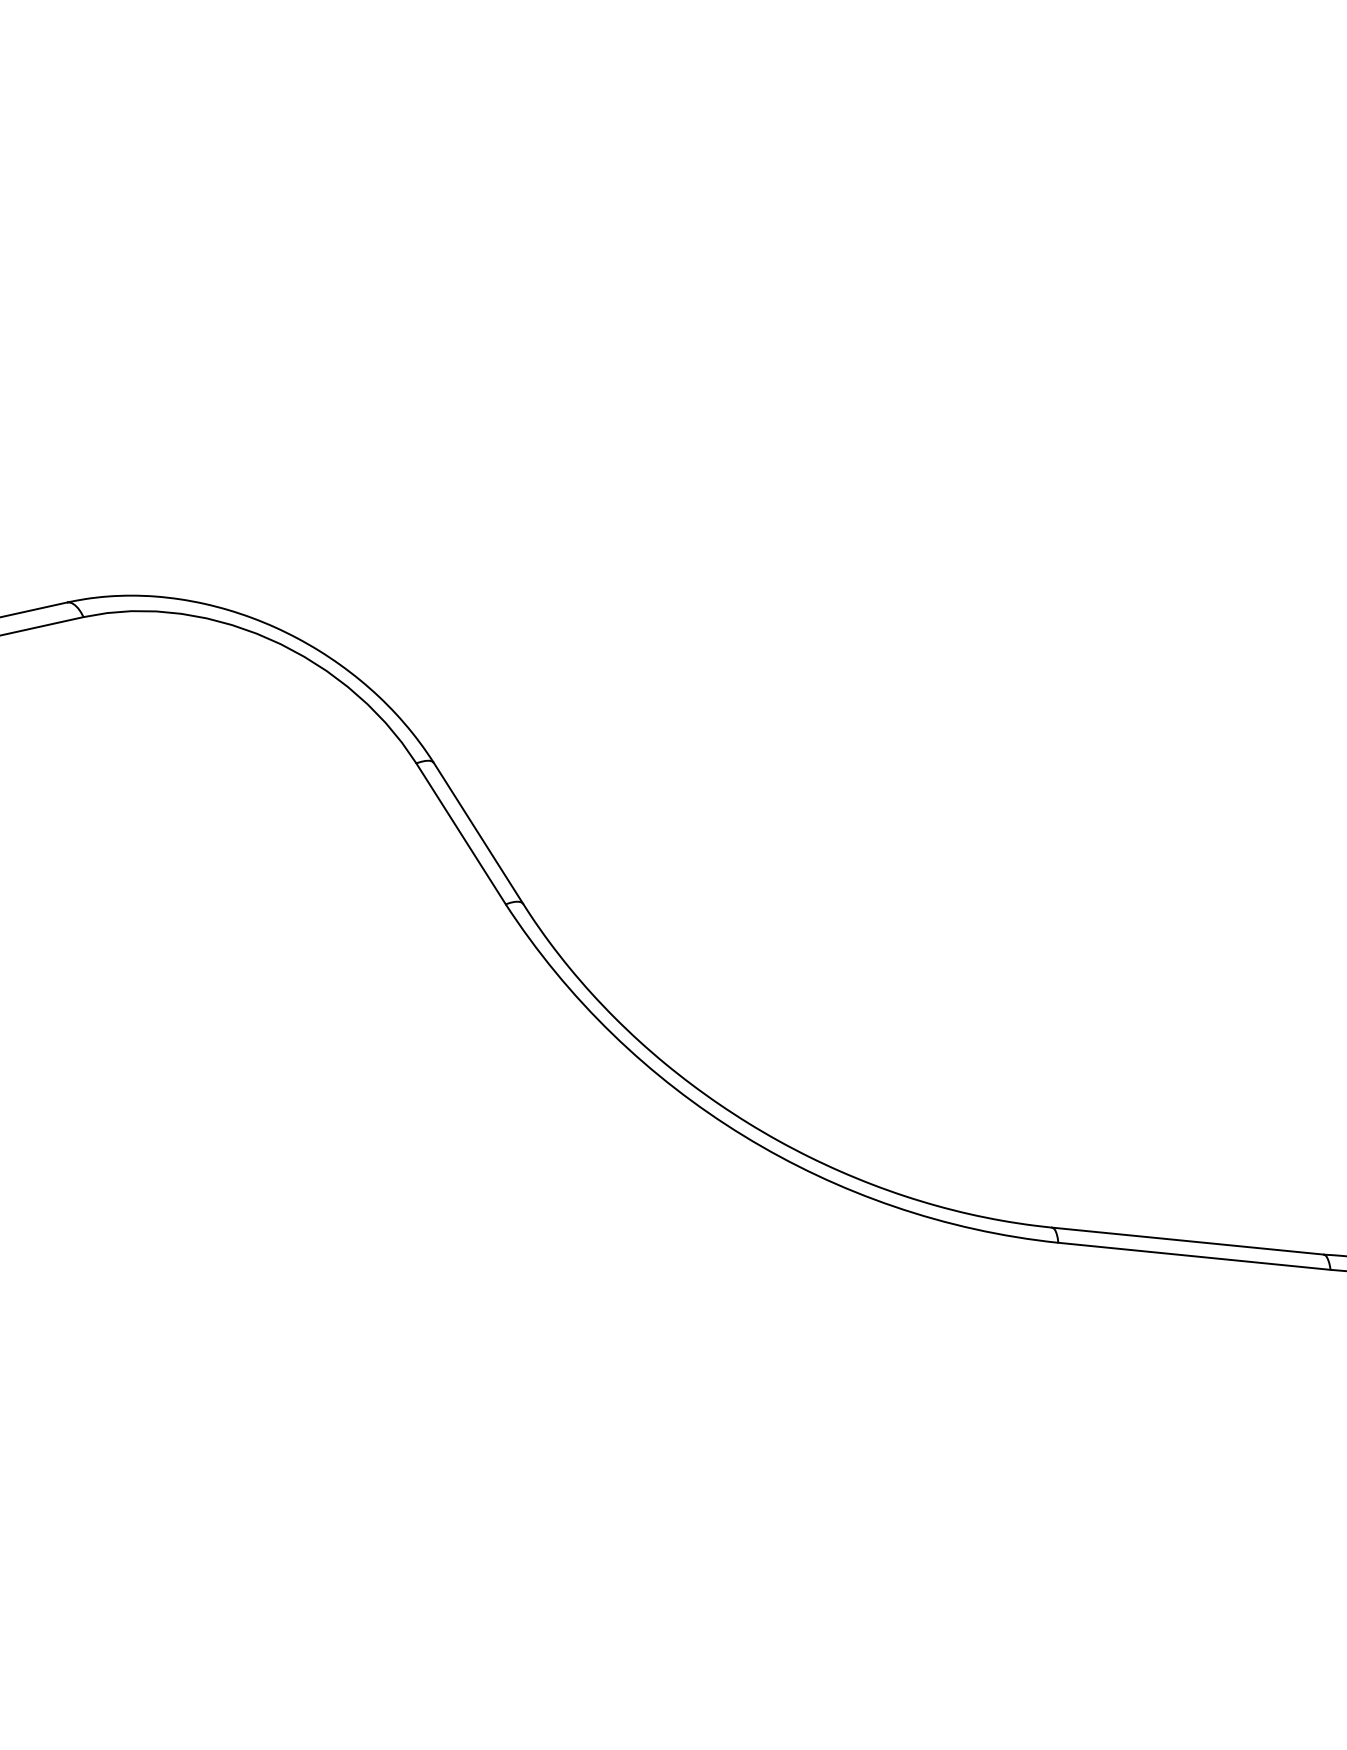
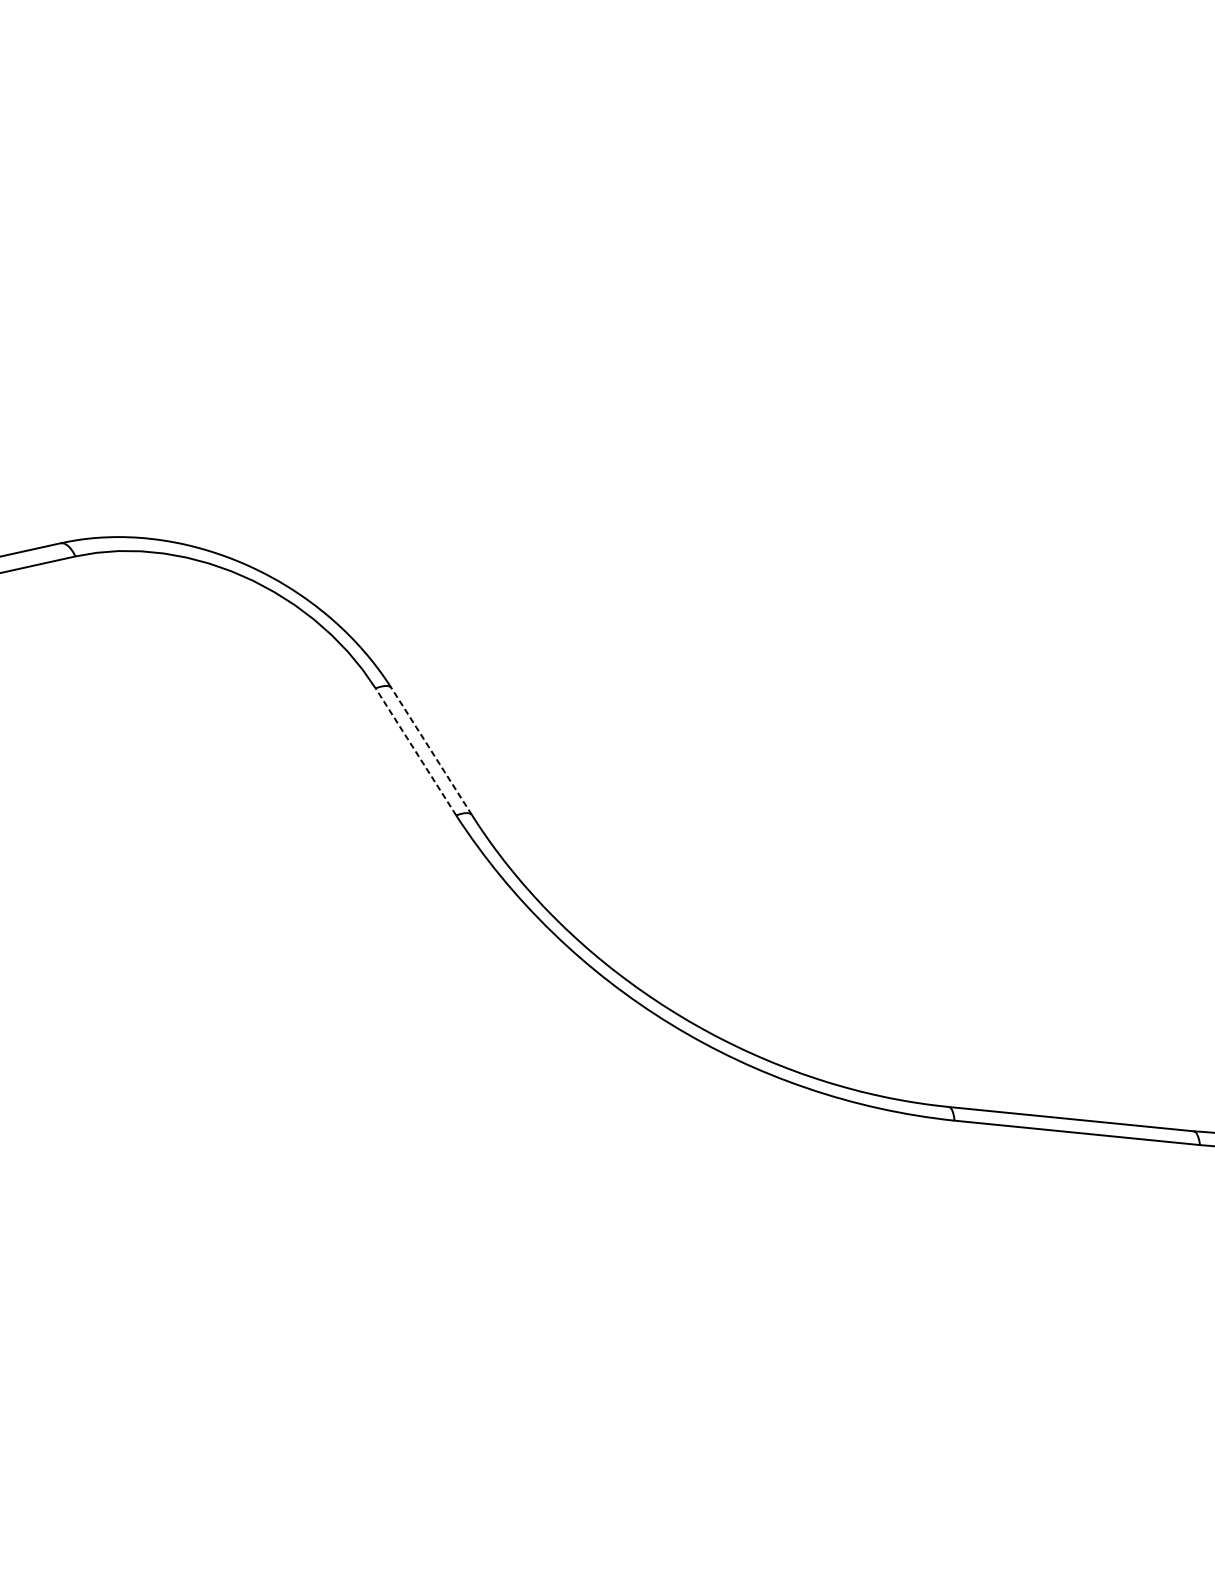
line: (478, 832) -> (431, 750), solid -> dashed
line: (460, 833) -> (415, 751), solid -> dashed

